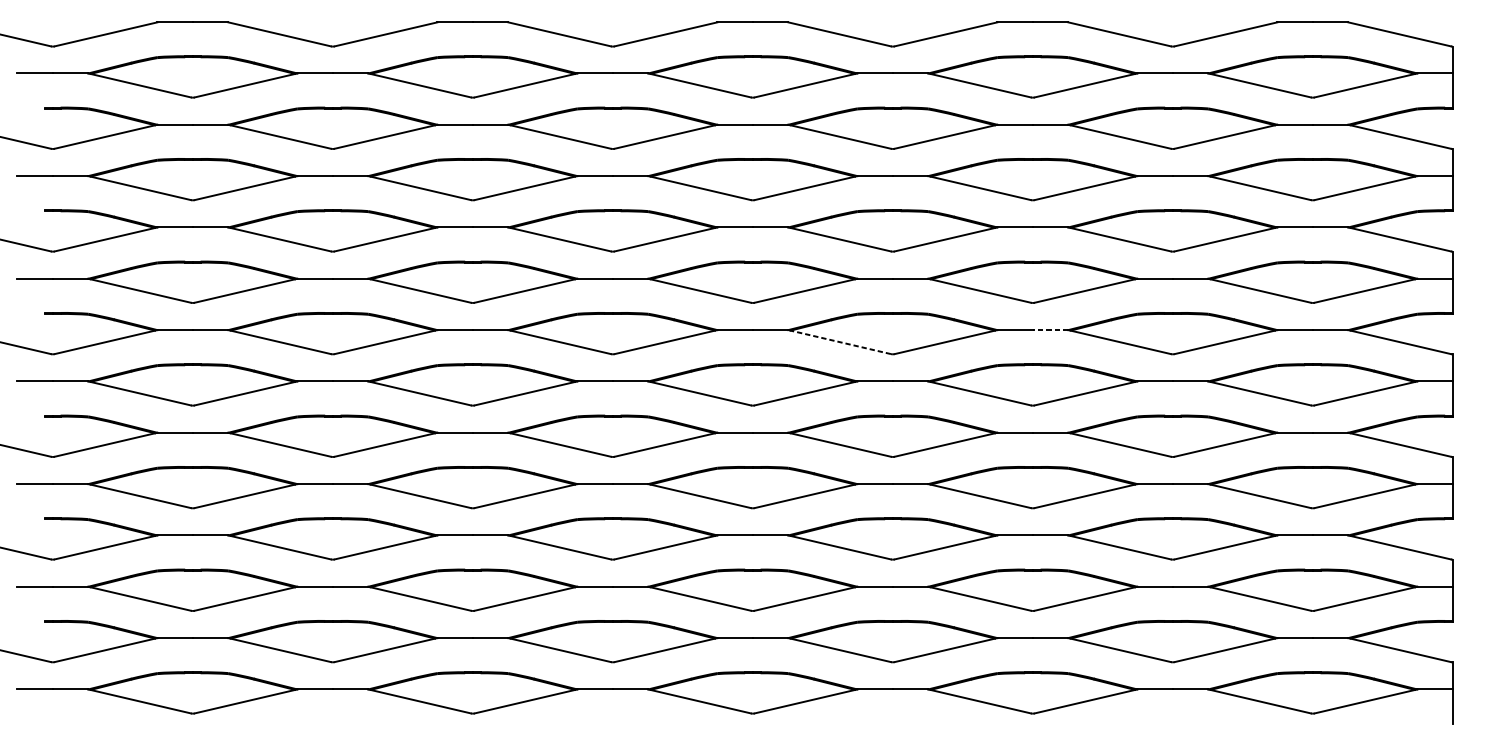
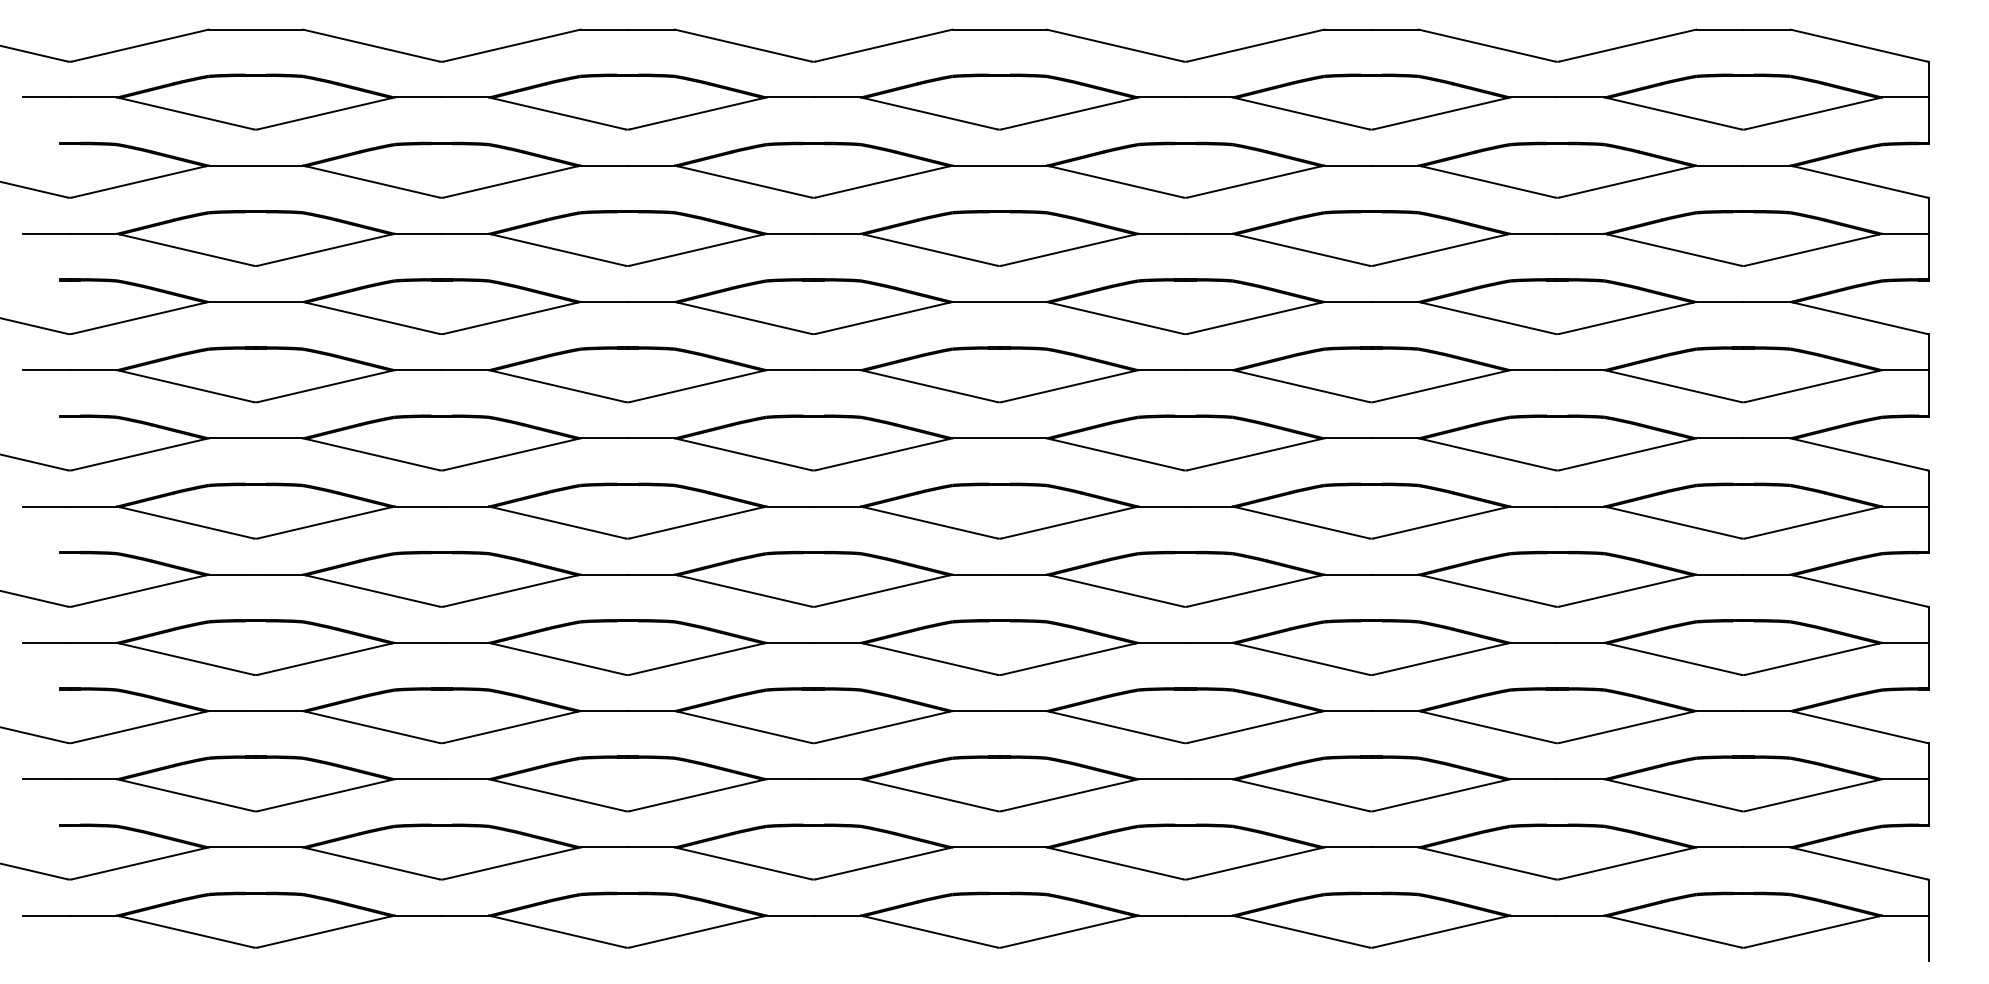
line: (1050, 330) -> (1395, 438), dashed -> solid
line: (839, 342) -> (1114, 454), dashed -> solid

